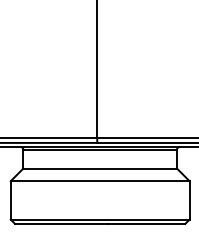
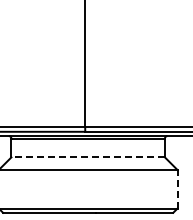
line: (100, 168) -> (88, 157), solid -> dashed
line: (189, 199) -> (177, 188), solid -> dashed

